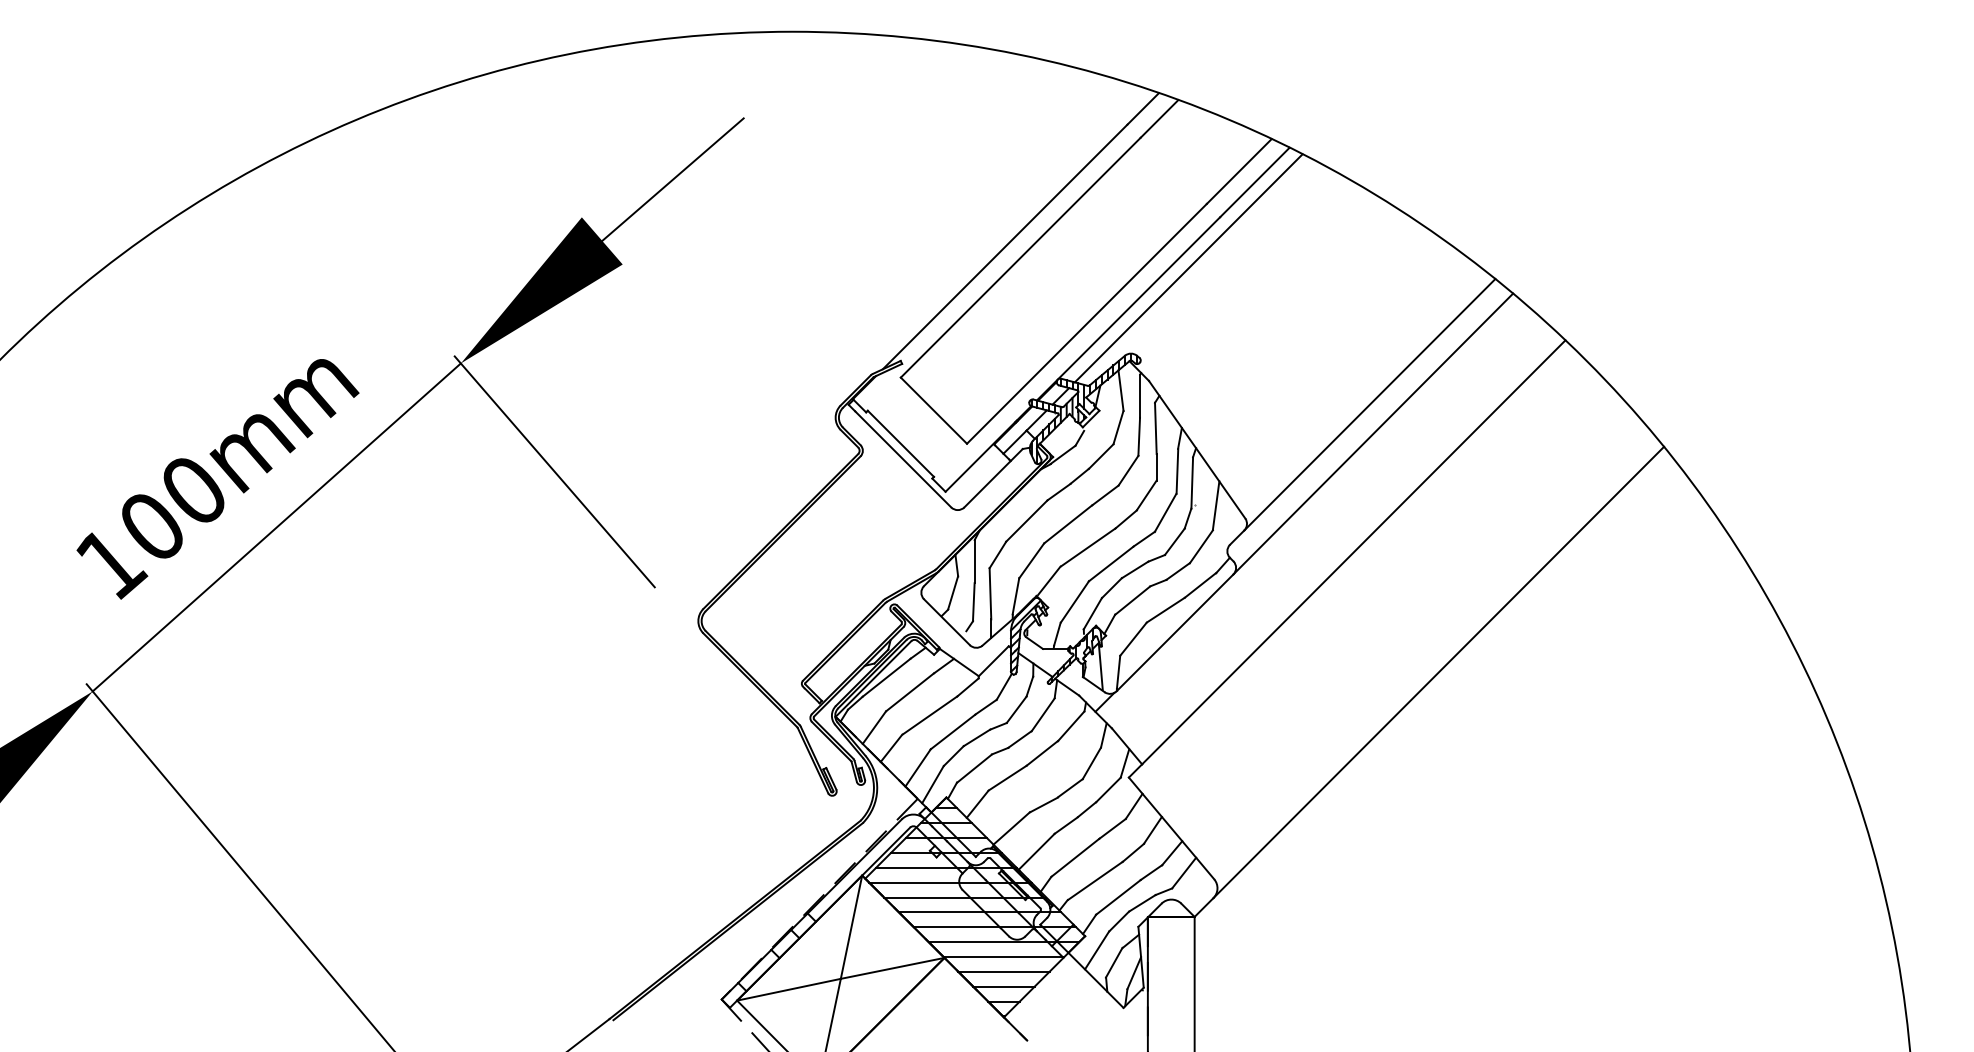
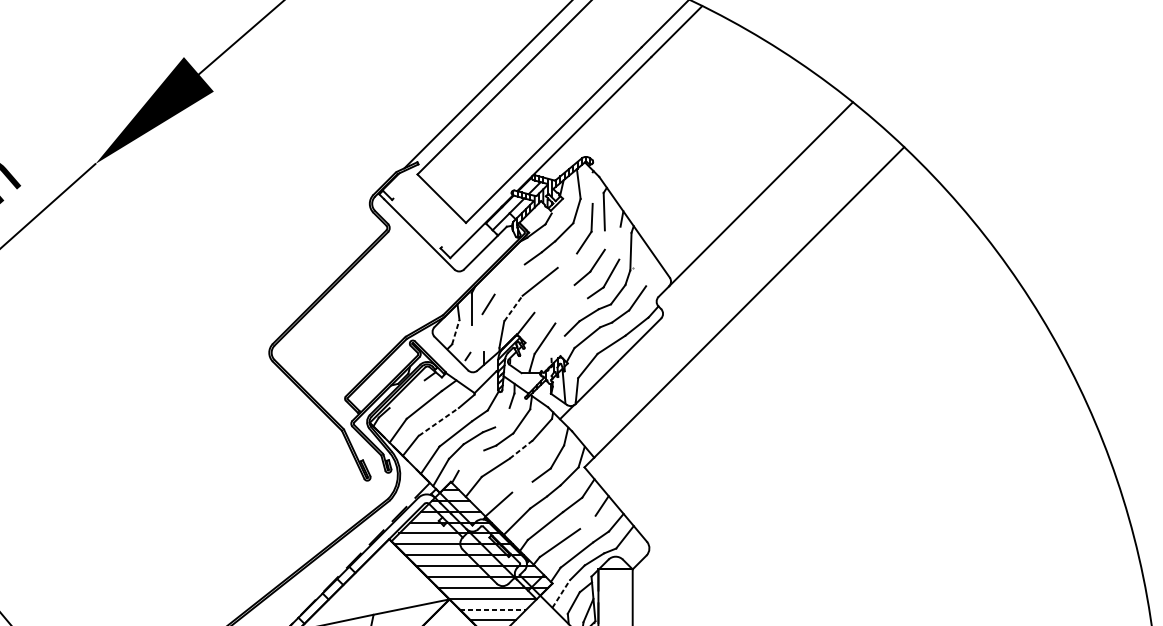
line: (1188, 268) -> (628, 94), removed
line: (1140, 395) -> (593, 187), removed
line: (1373, 433) -> (763, 215), removed
line: (900, 443) -> (417, 222), removed
line: (1156, 467) -> (604, 240), removed
line: (554, 471) -> (163, 243), removed
line: (1177, 471) -> (620, 243), removed
line: (1105, 495) -> (567, 260), removed
line: (1215, 505) -> (647, 268), removed
line: (1026, 520) -> (509, 279), removed
line: (1088, 547) -> (554, 298), removed
line: (1032, 560) -> (513, 308), solid -> dashed
line: (1110, 563) -> (571, 310), removed
line: (953, 592) -> (456, 331), solid -> dashed
line: (990, 593) -> (483, 332), removed
line: (973, 602) -> (470, 339), removed
line: (1092, 613) -> (557, 347), removed
line: (1438, 672) -> (811, 390), removed
line: (886, 677) -> (407, 394), removed
line: (1016, 709) -> (502, 417), removed
line: (930, 715) -> (439, 421), solid -> dashed
line: (1042, 753) -> (521, 449), solid -> dashed
line: (974, 768) -> (471, 460), removed
line: (1043, 804) -> (522, 487), removed
line: (1133, 852) -> (587, 522), removed
line: (851, 926) -> (381, 576), removed
line: (1097, 950) -> (561, 593), solid -> dashed
line: (1003, 971) -> (492, 609), solid -> dashed

